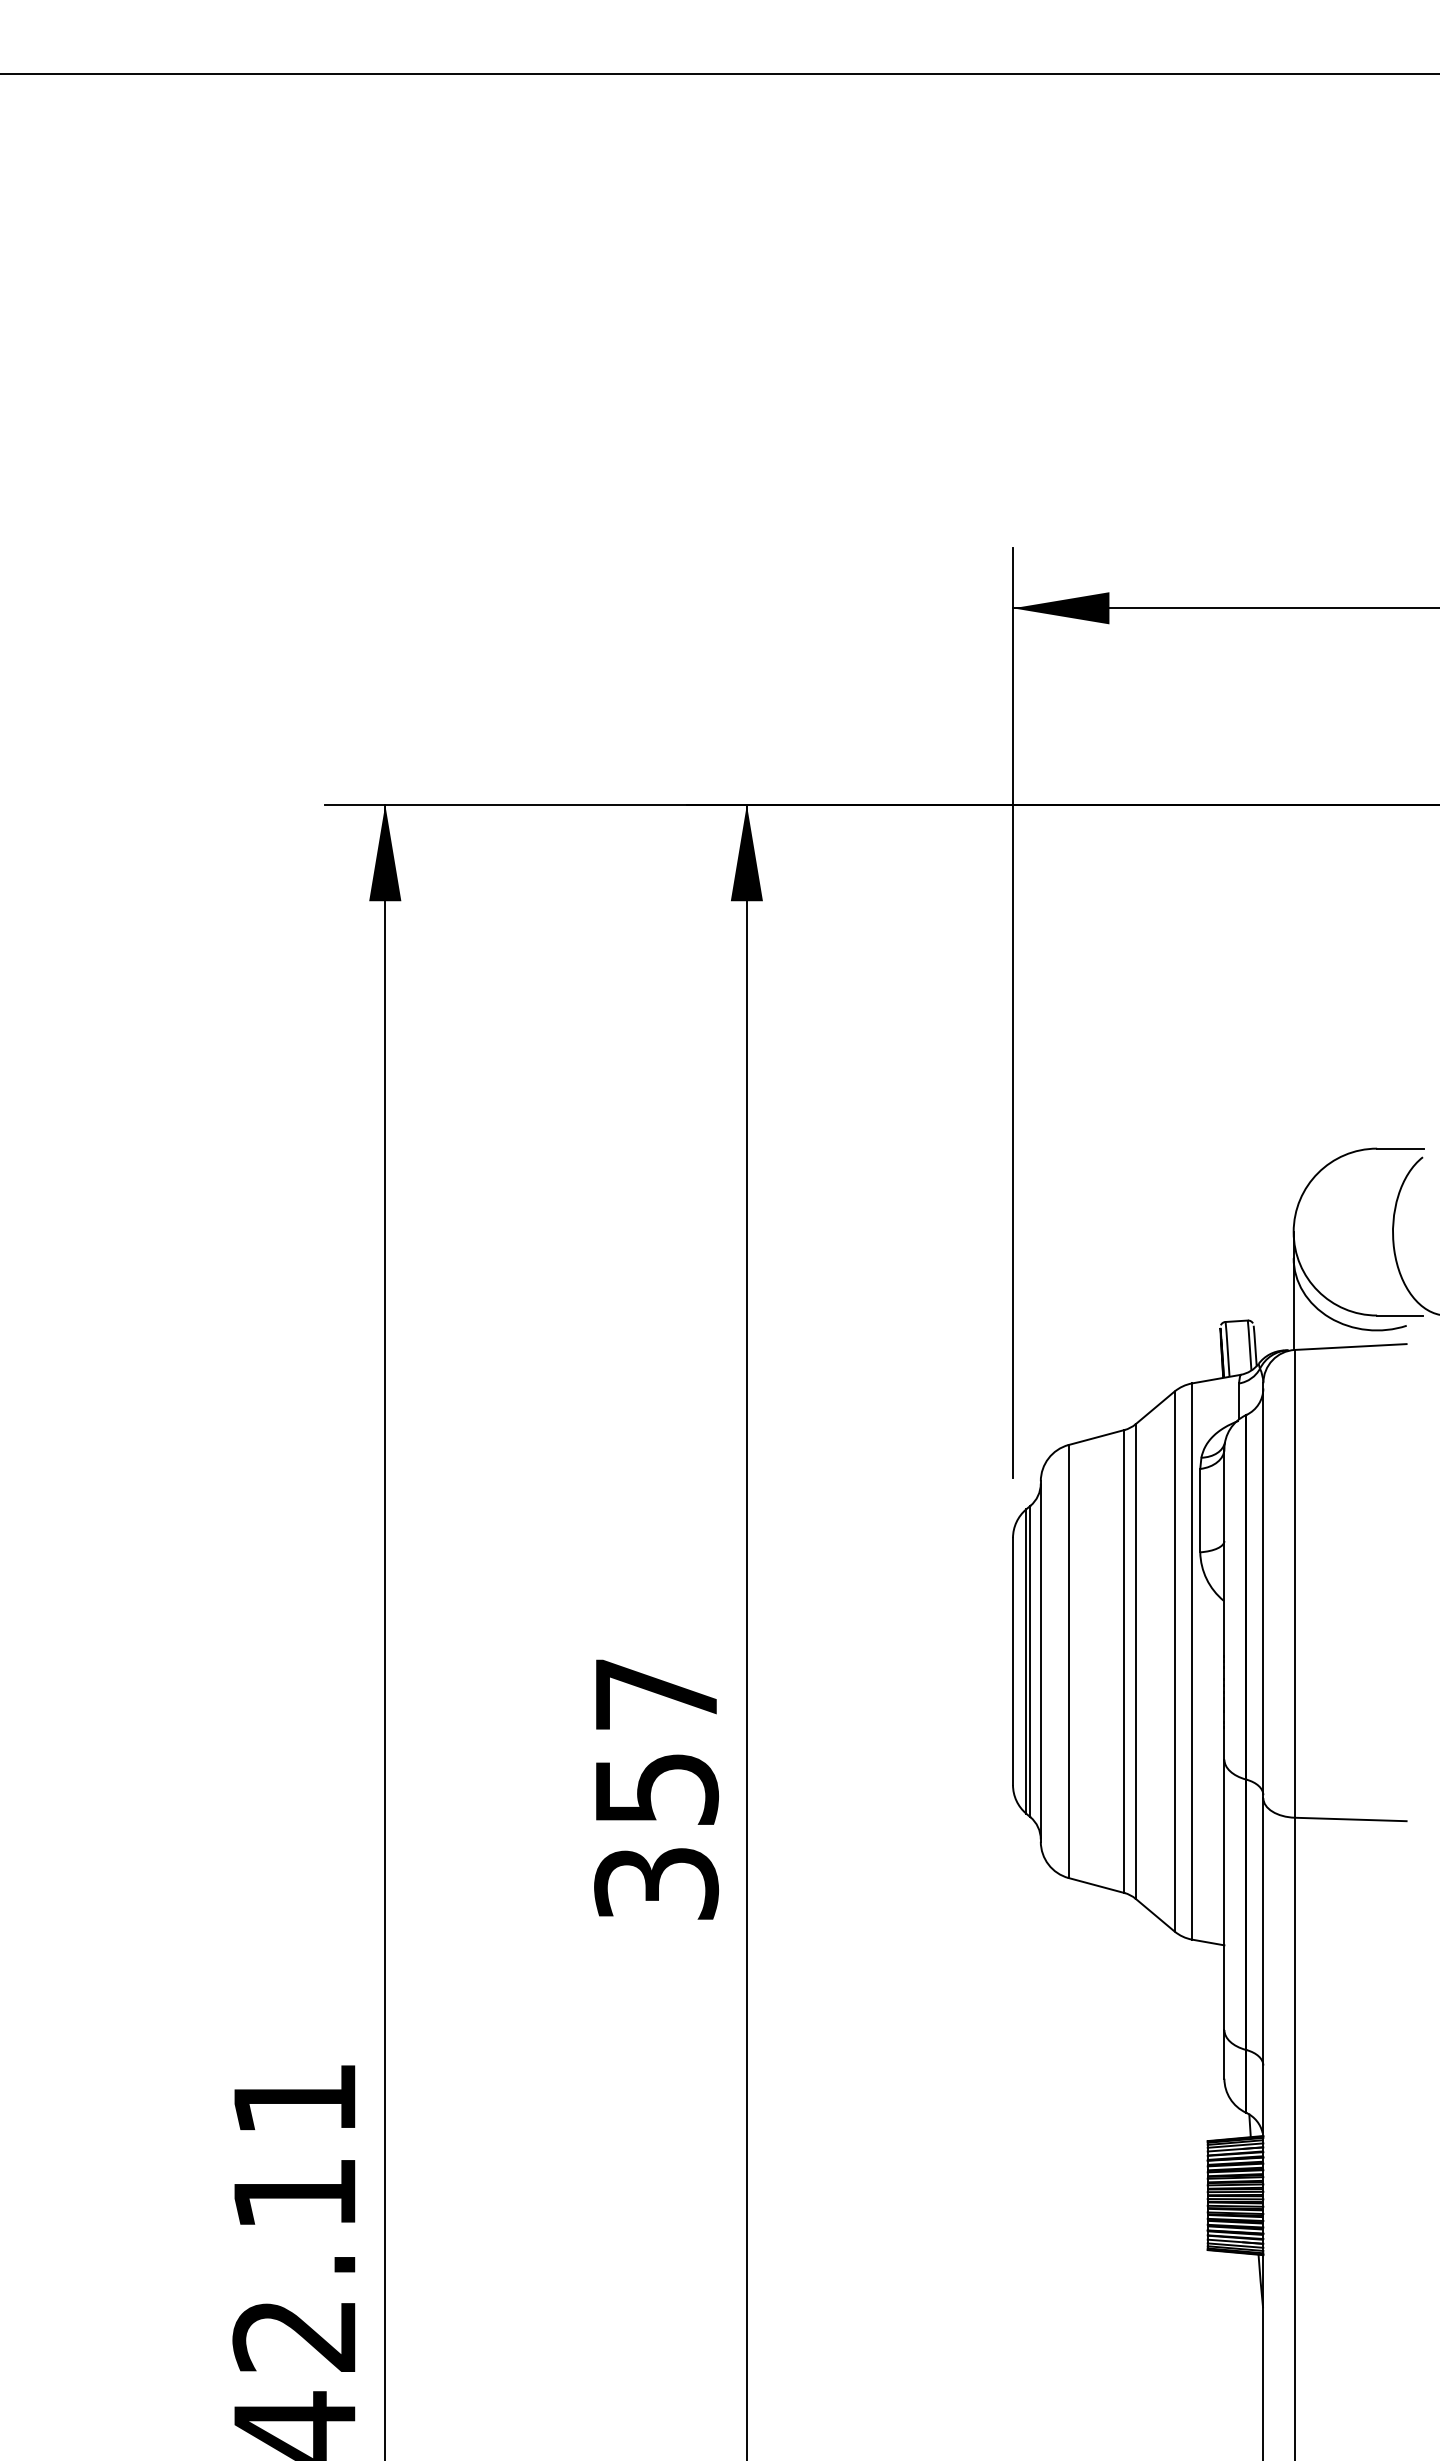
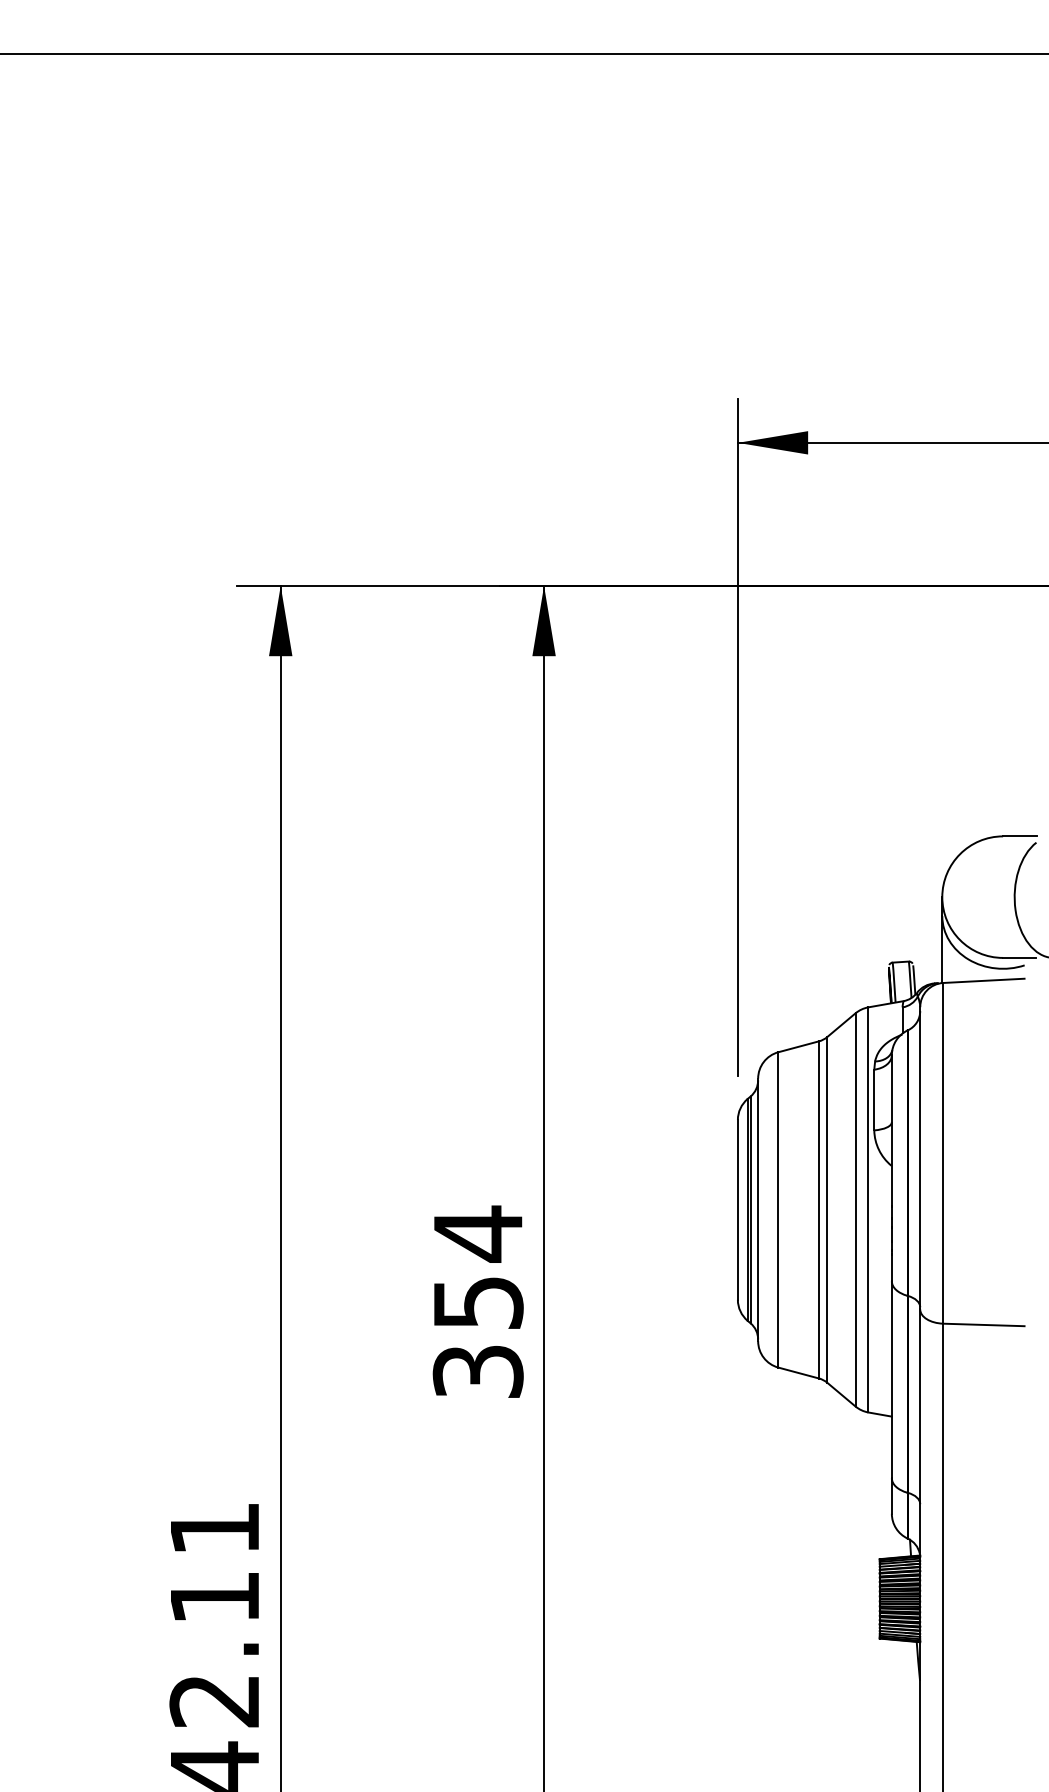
text: (656, 1694) -> (478, 1233), 357 -> 354

